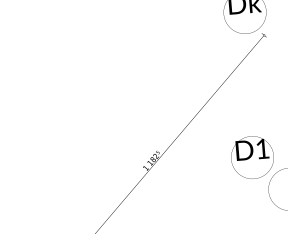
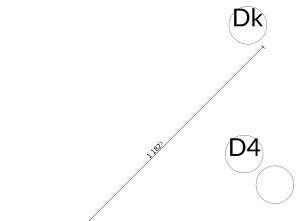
text: (262, 148) -> (253, 146), D1 -> D4

